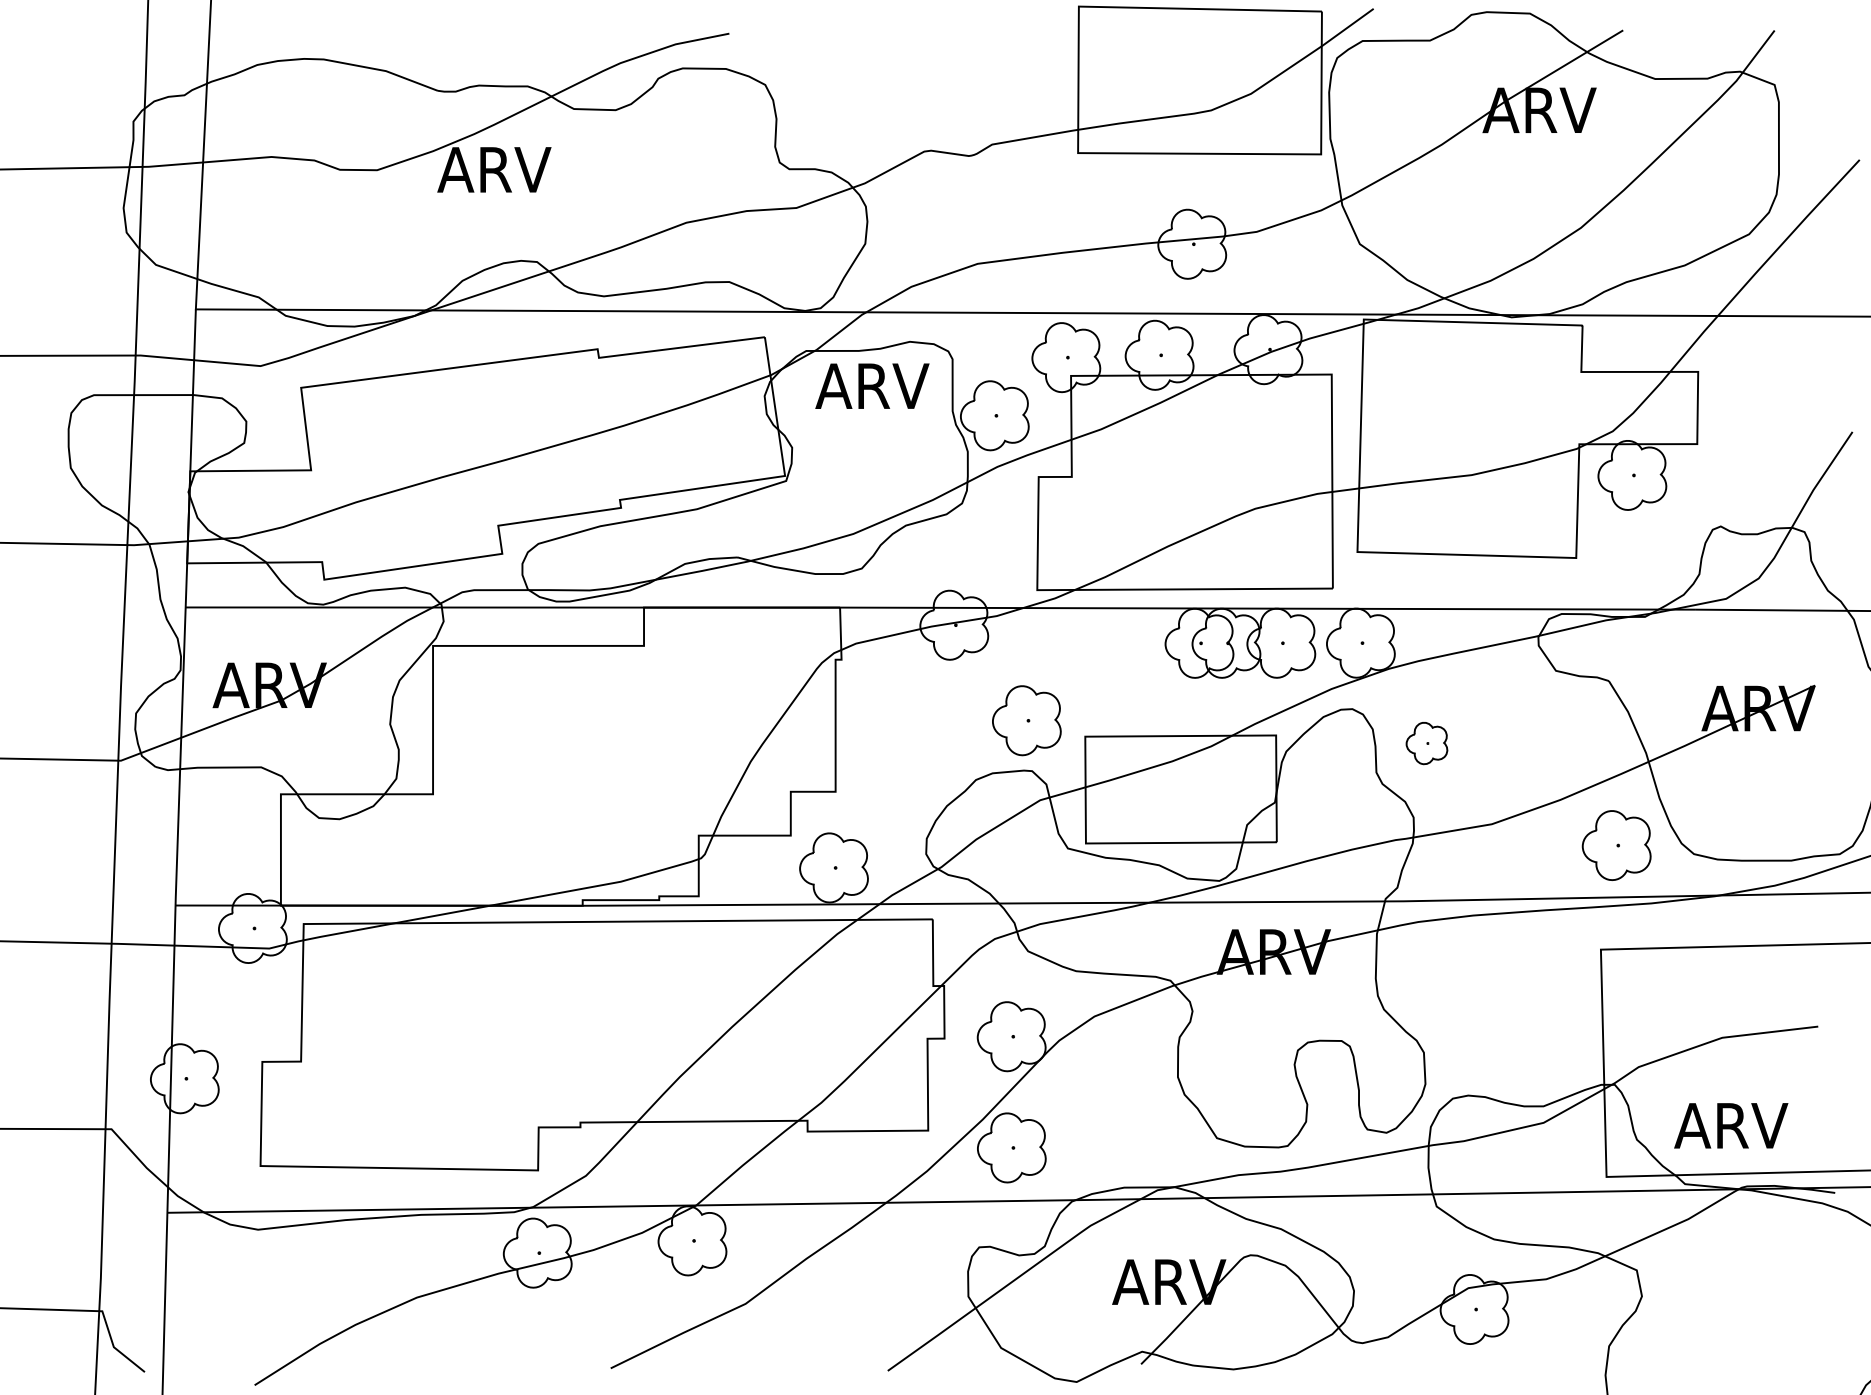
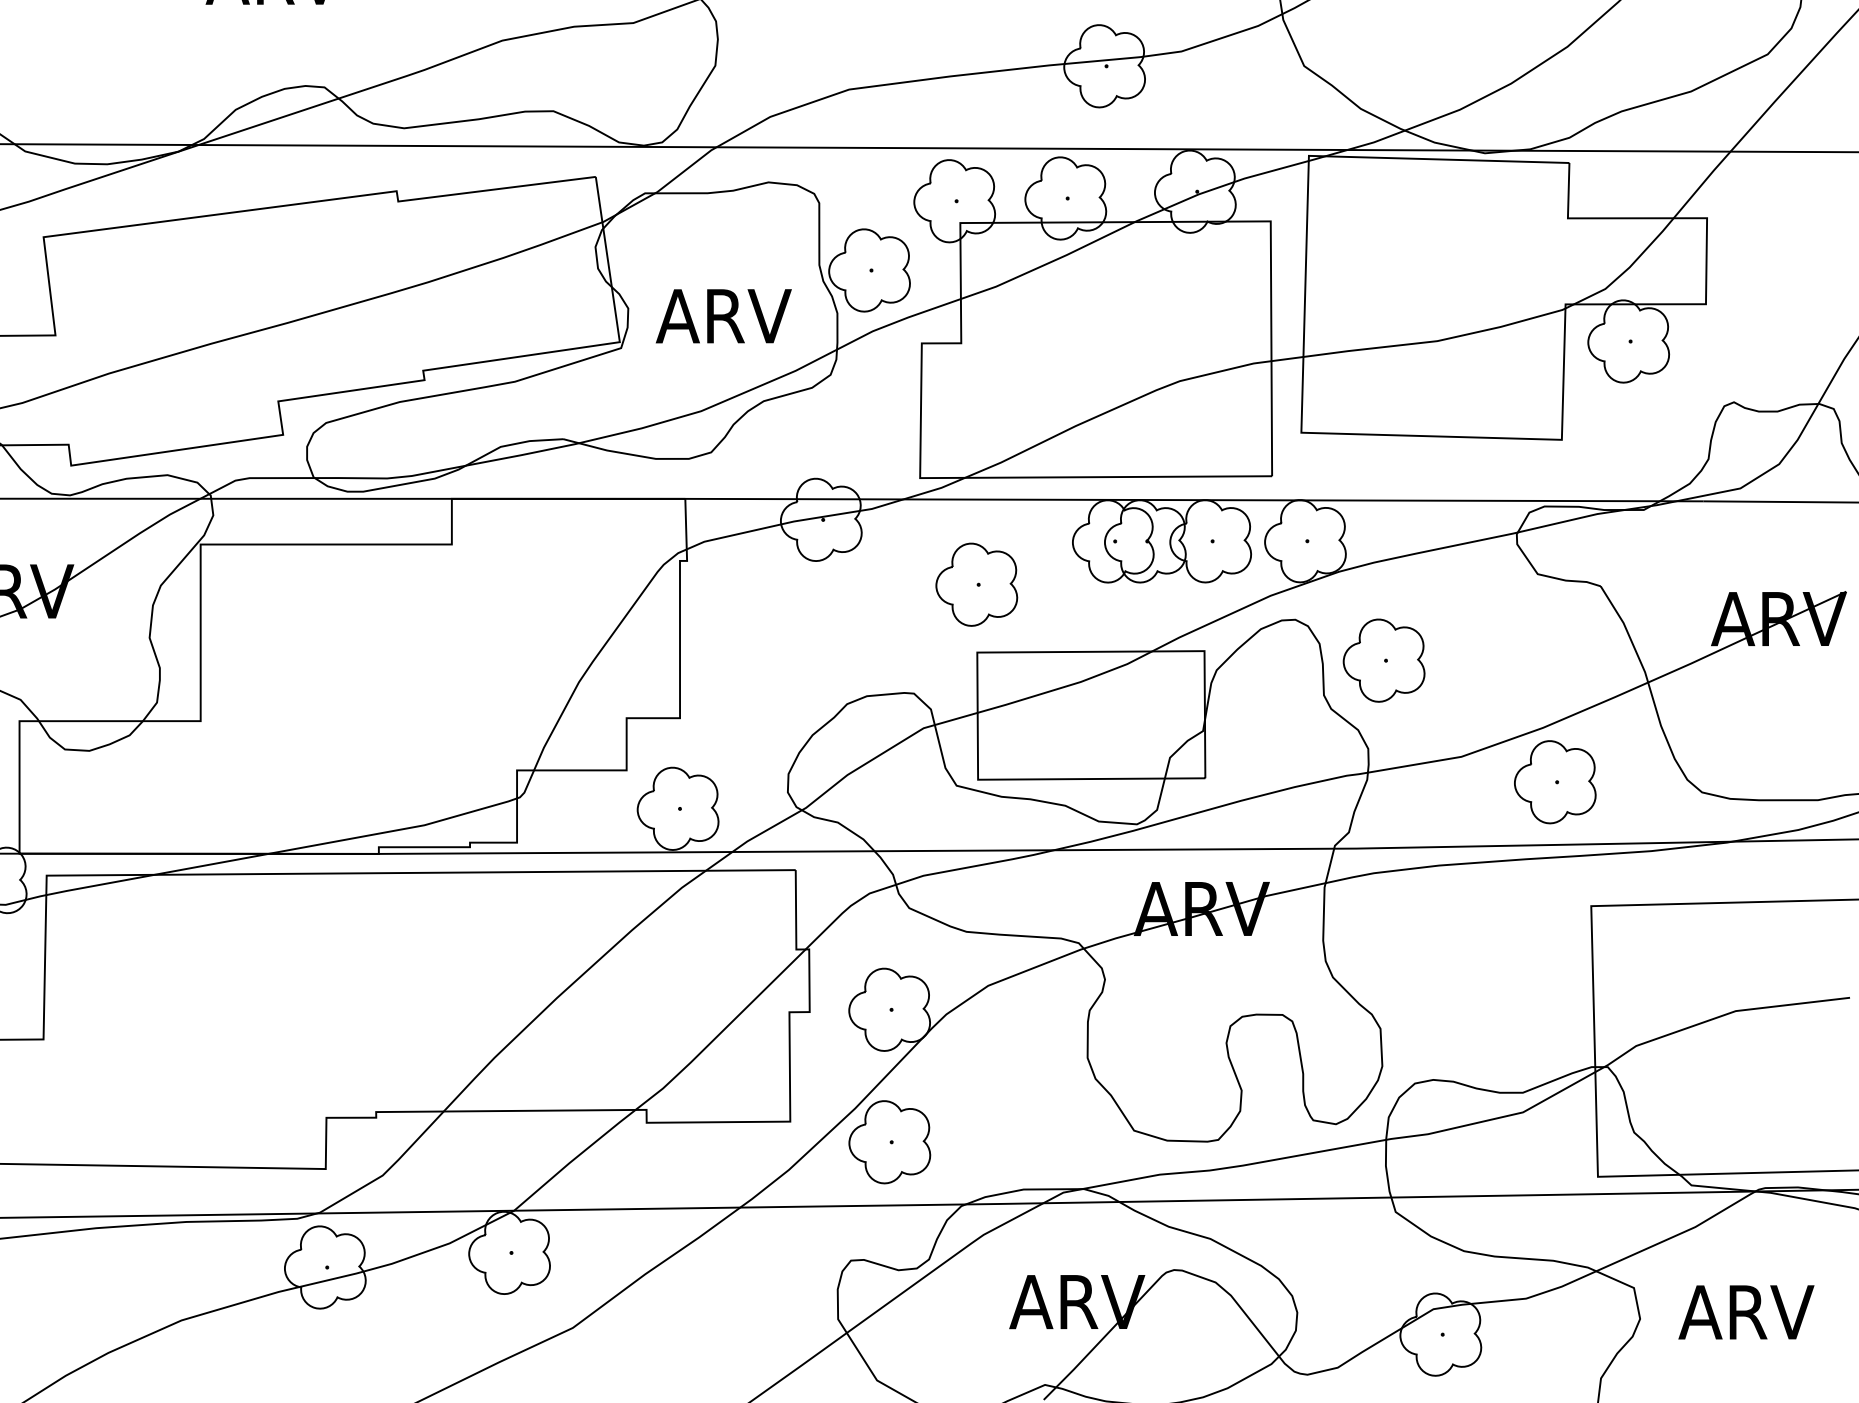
text: (872, 385) -> (723, 315), moved
part: (1026, 720) -> (976, 584), moved
part: (1426, 743) -> (1383, 660), size x1.67
part: (1616, 845) -> (1555, 782), moved
text: (1731, 1125) -> (1746, 1312), moved

